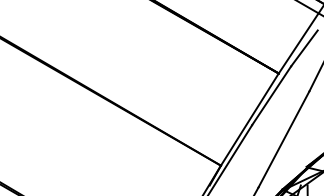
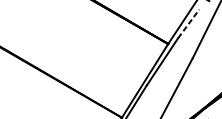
line: (304, 48) -> (188, 23), solid -> dashed

